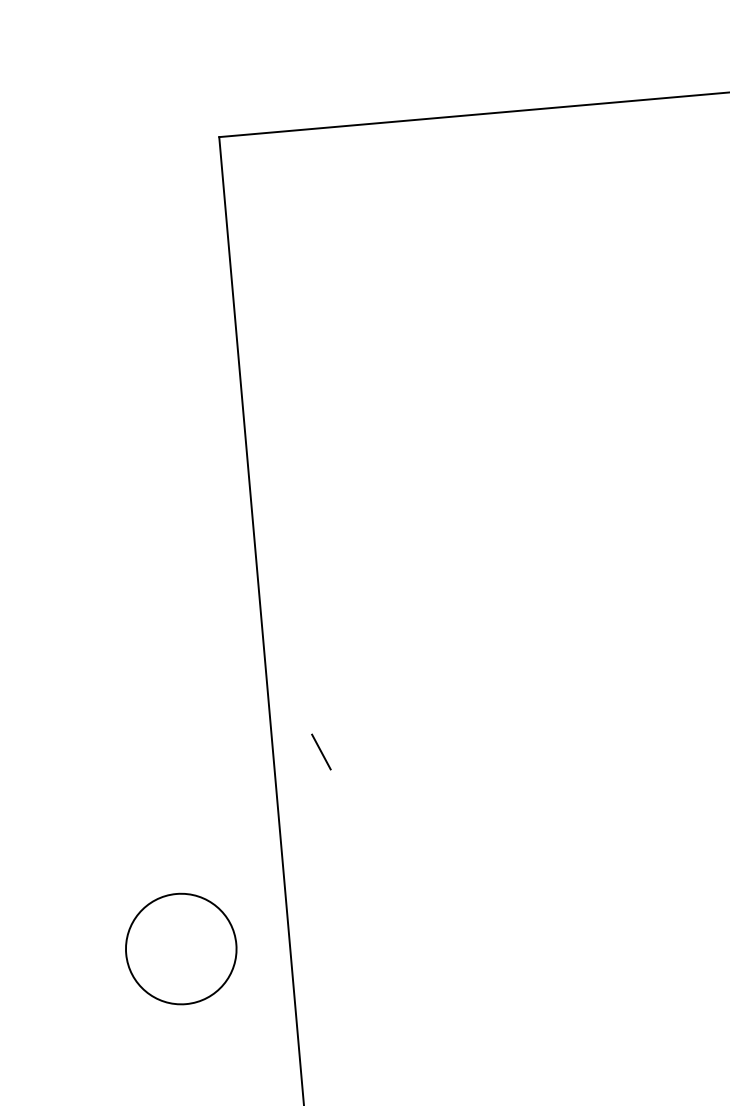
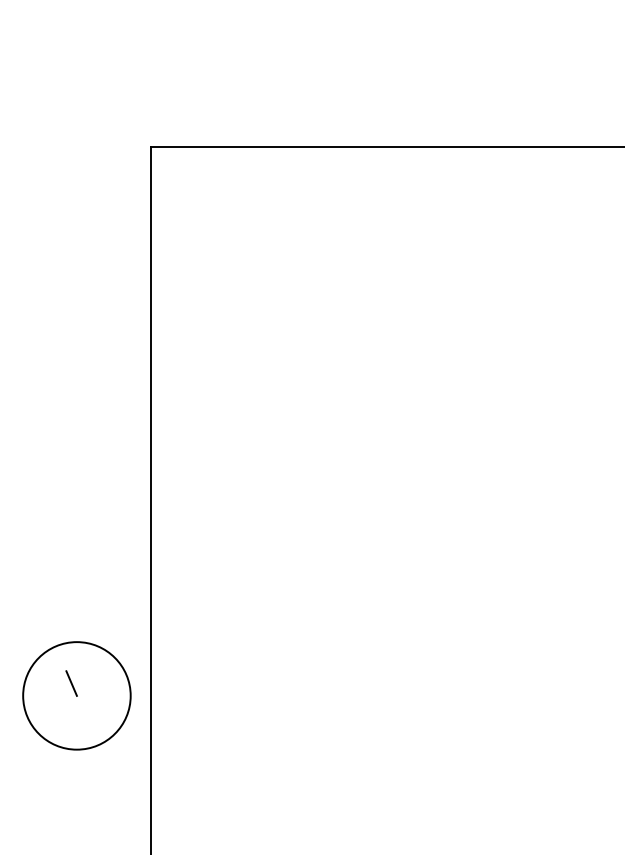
line: (321, 751) -> (71, 683), moved
circle: (180, 948) -> (76, 695), size x1.43

